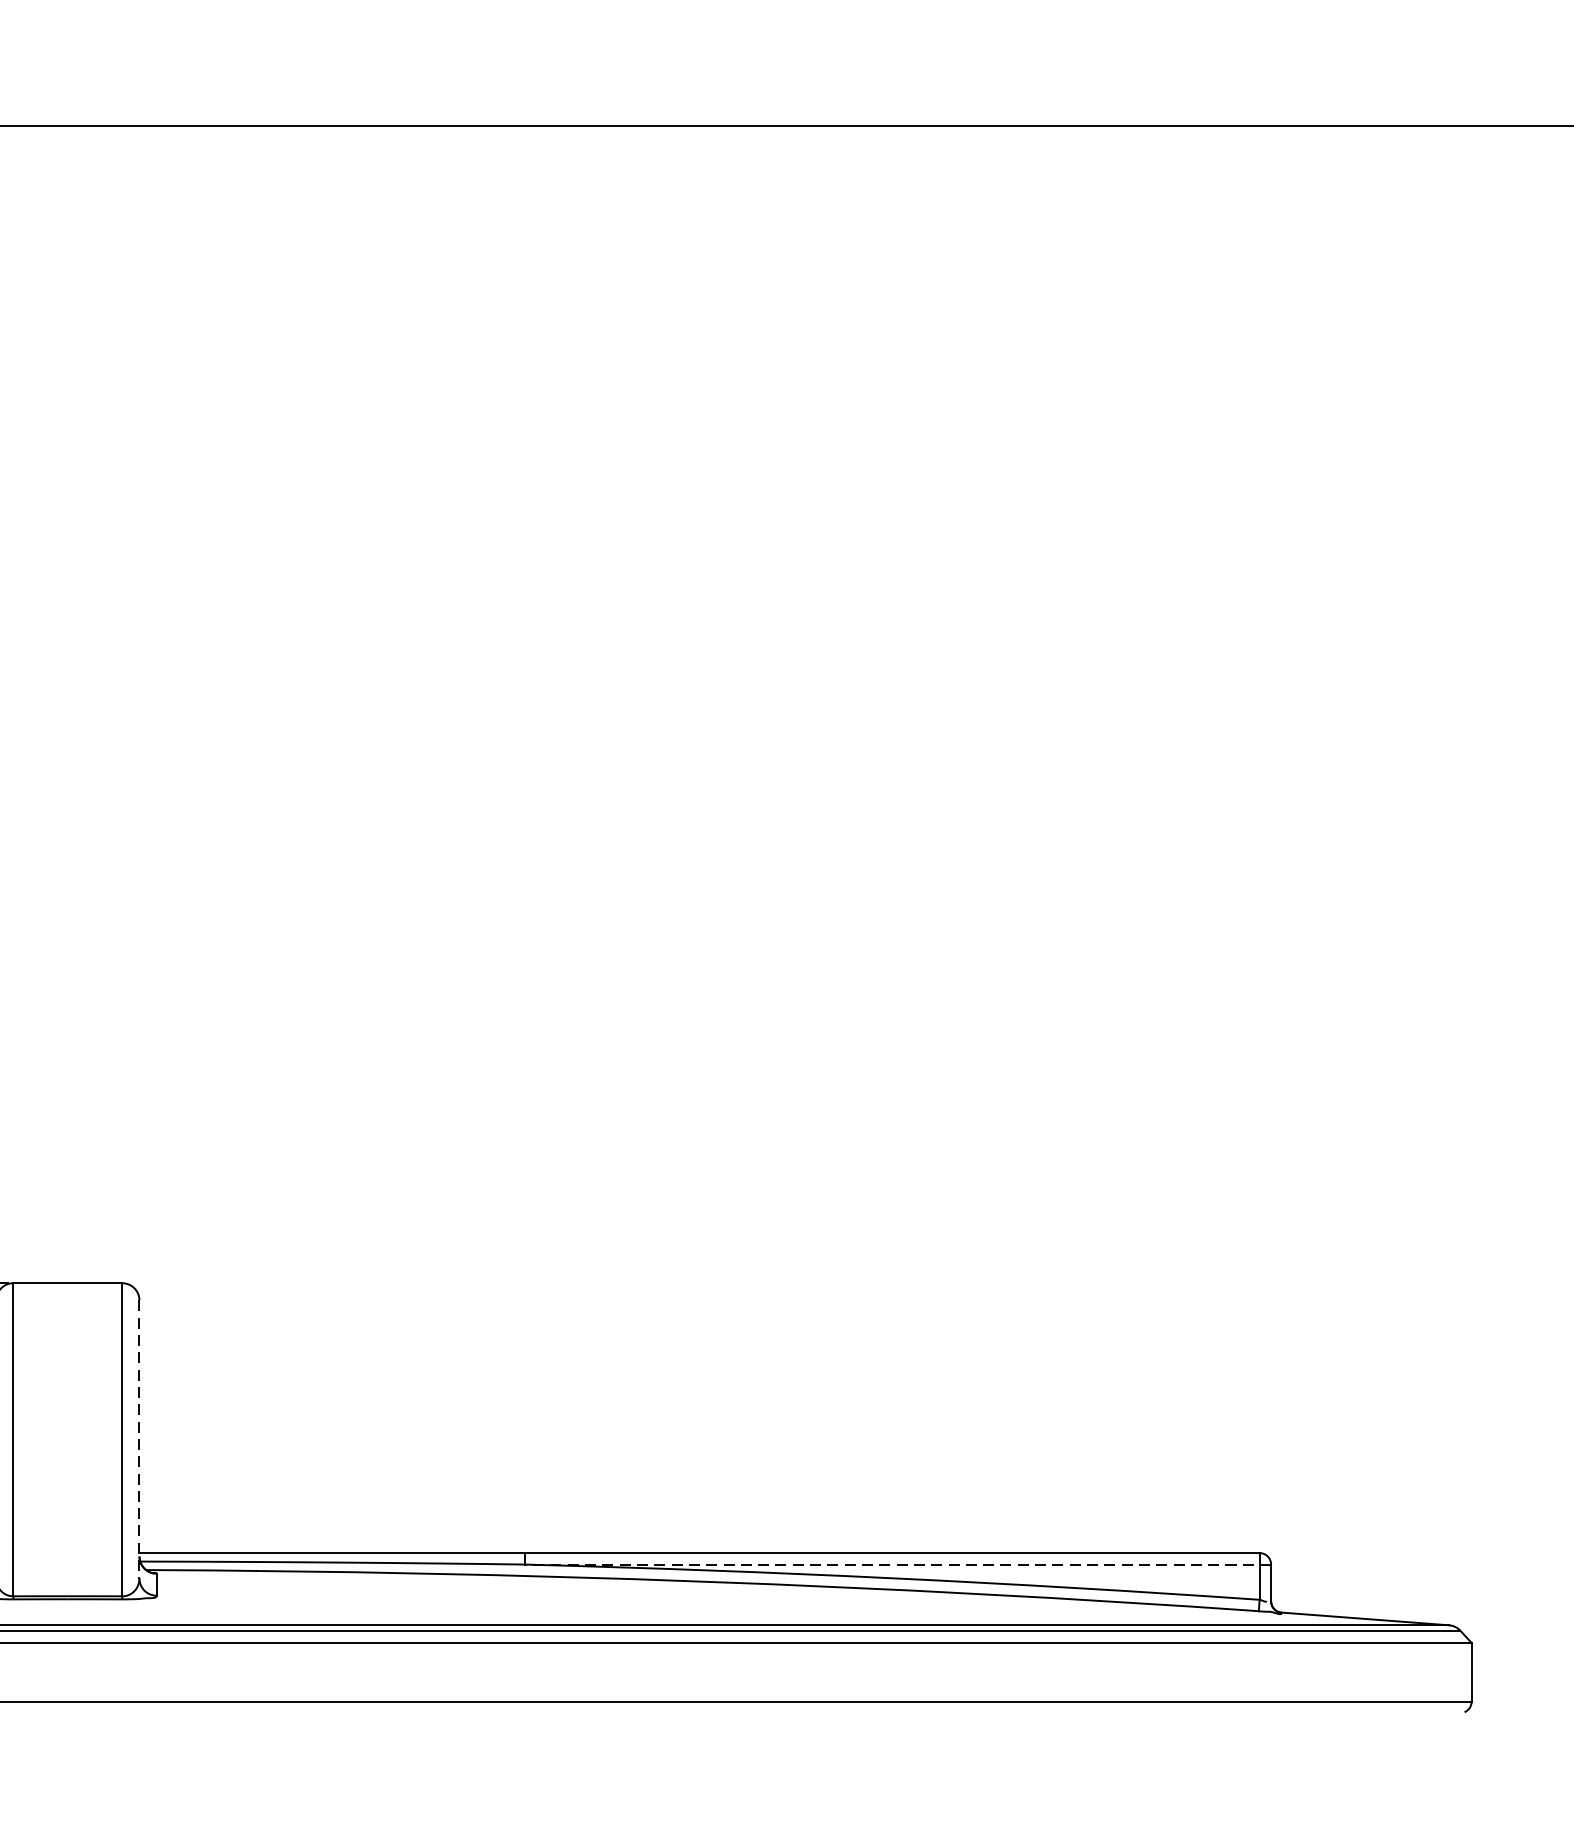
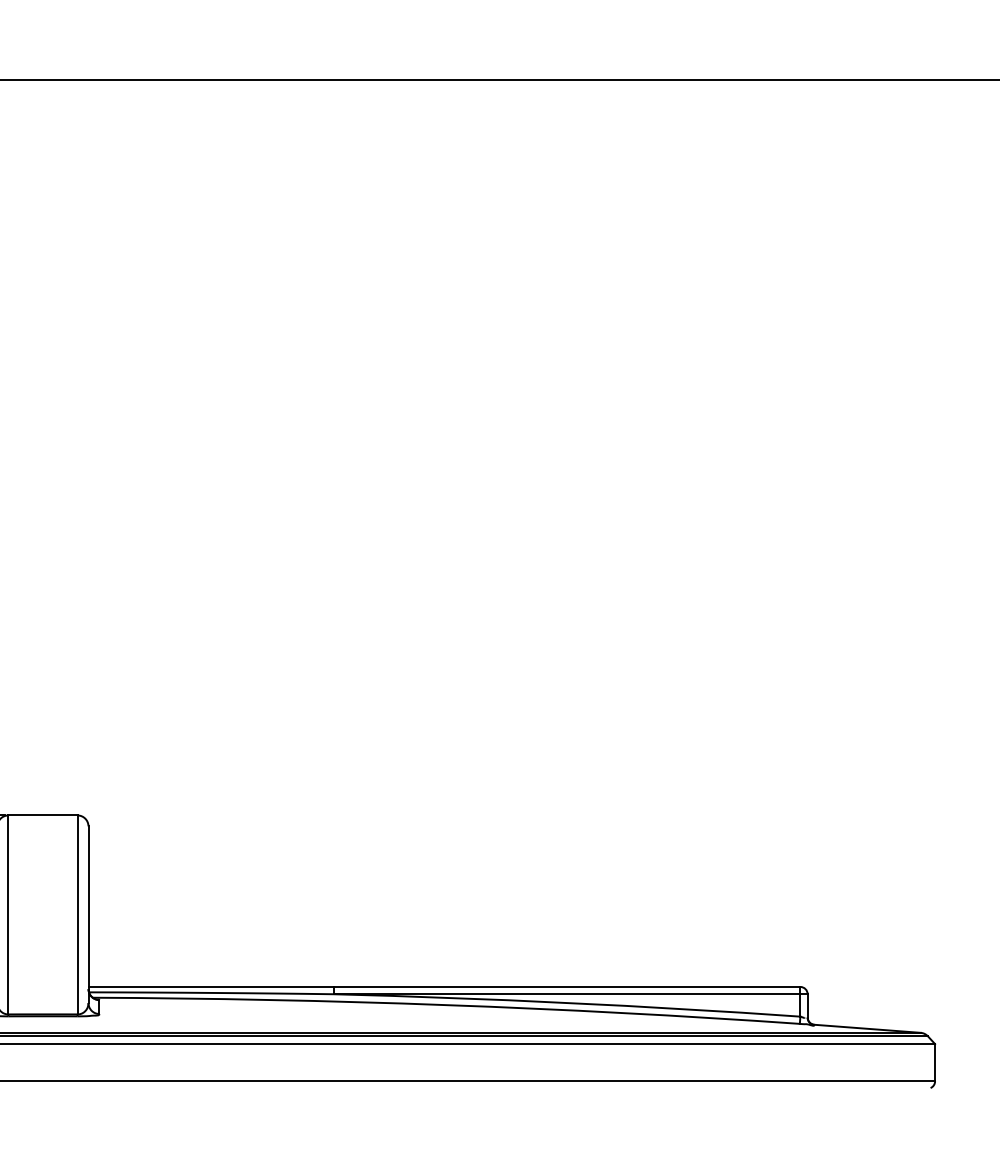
line: (139, 1440) -> (88, 915), dashed -> solid
line: (897, 1564) -> (570, 994), dashed -> solid

